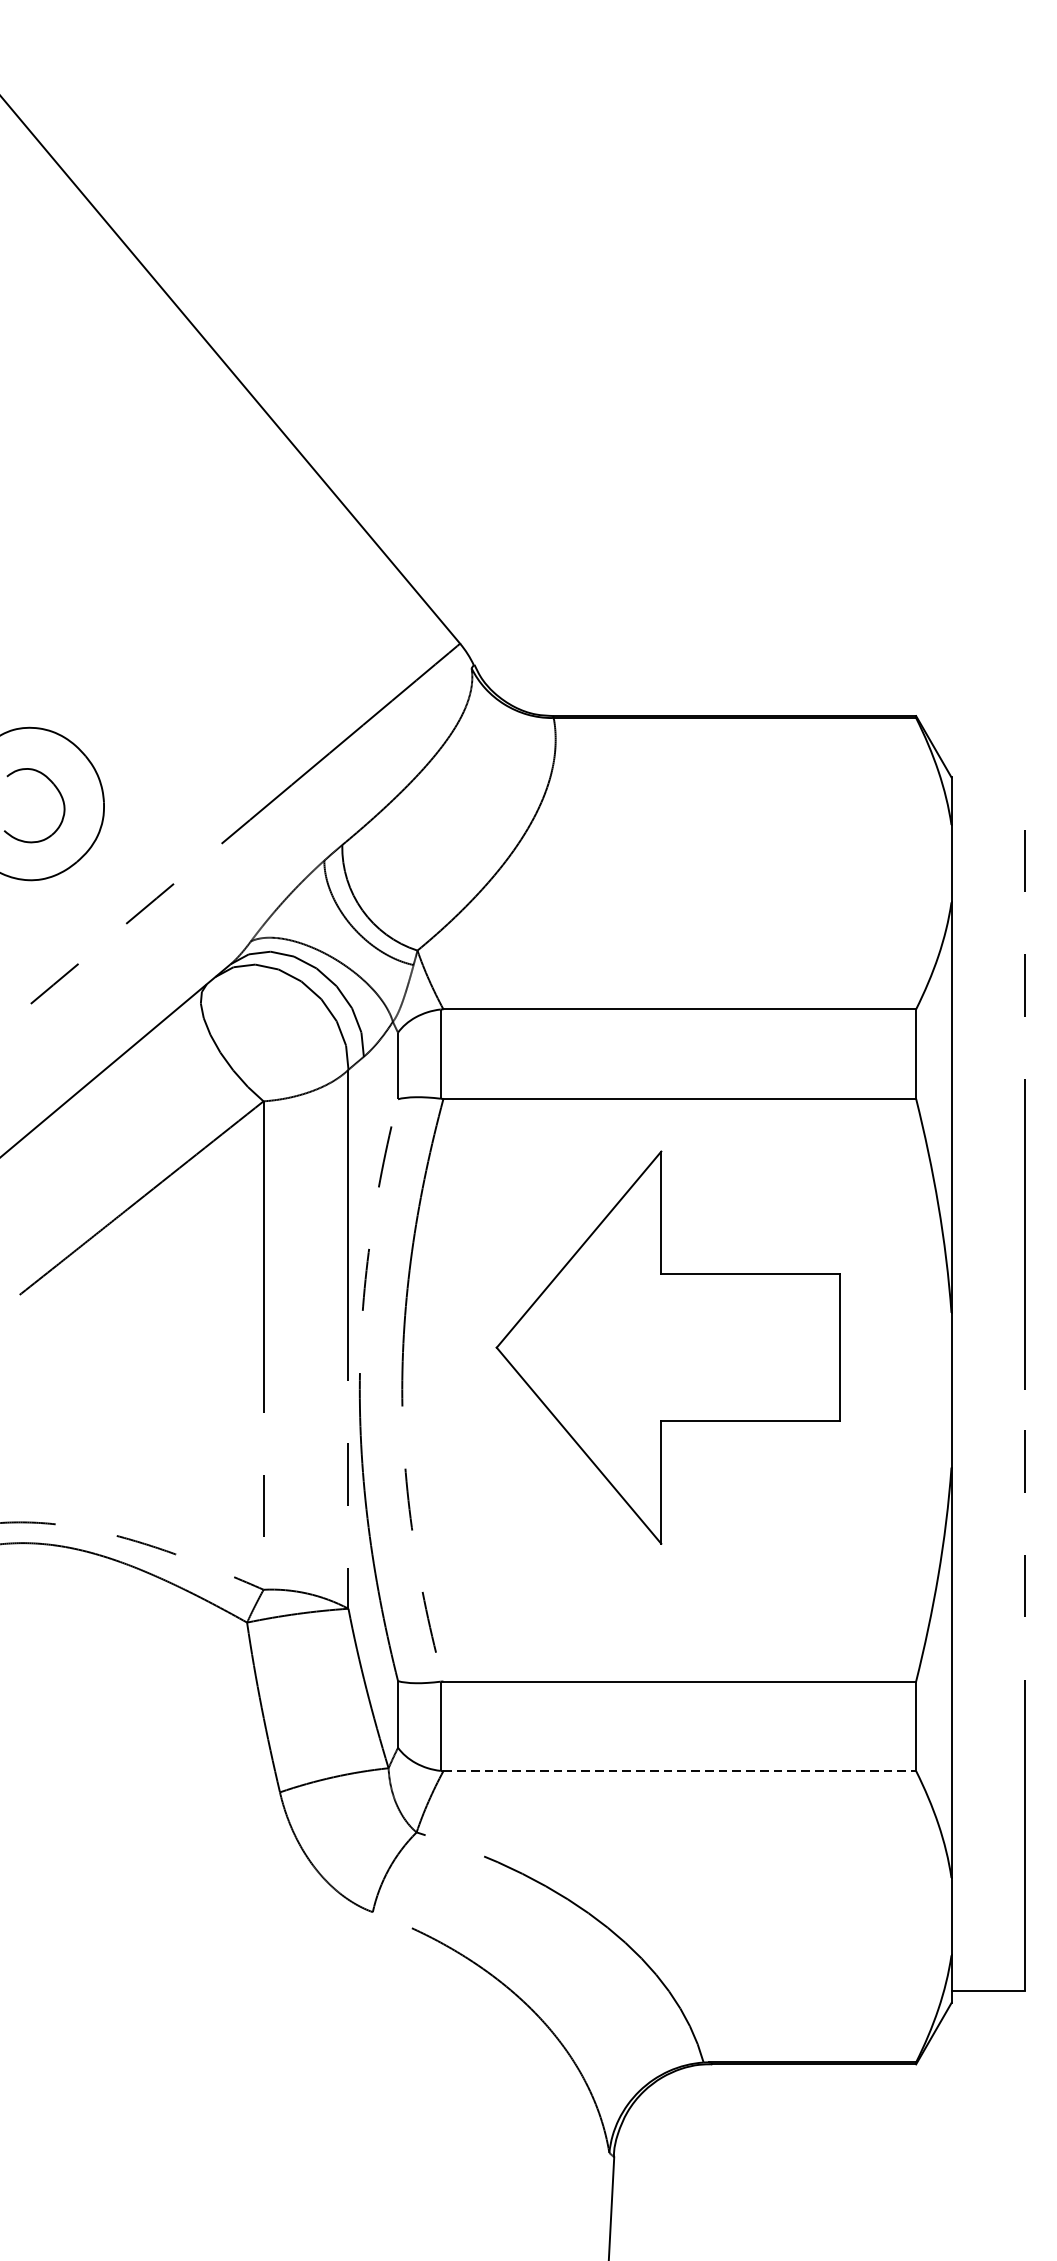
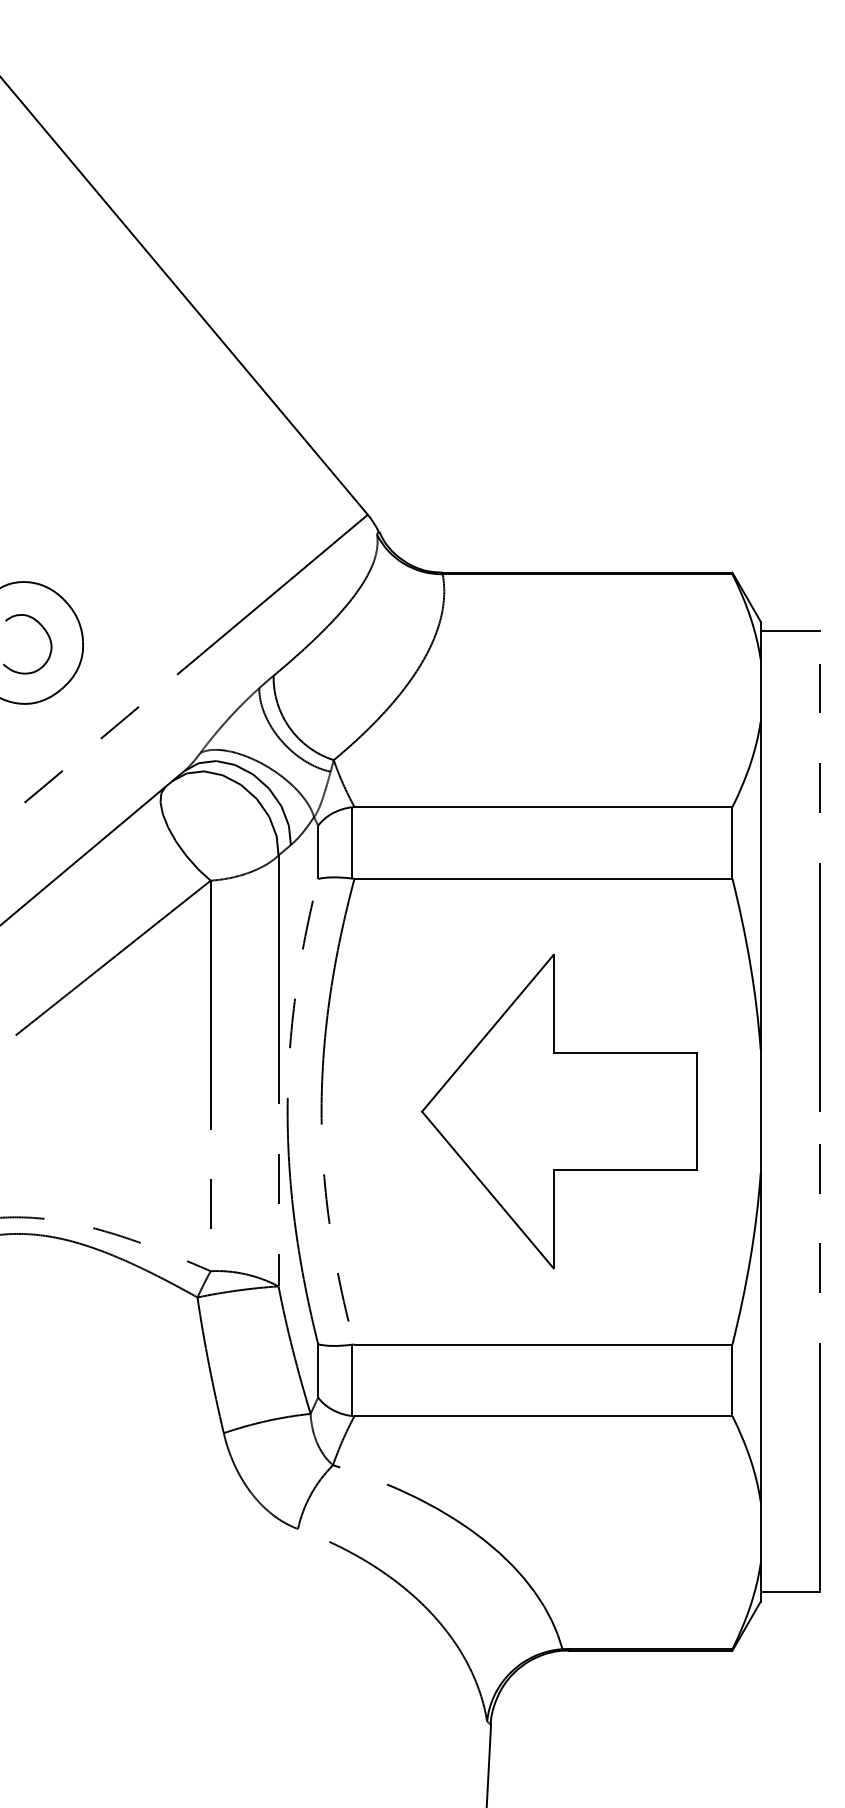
line: (987, 789) -> (789, 631), added
part: (668, 1347) -> (559, 1111), moved
line: (679, 1771) -> (543, 1416), dashed -> solid

